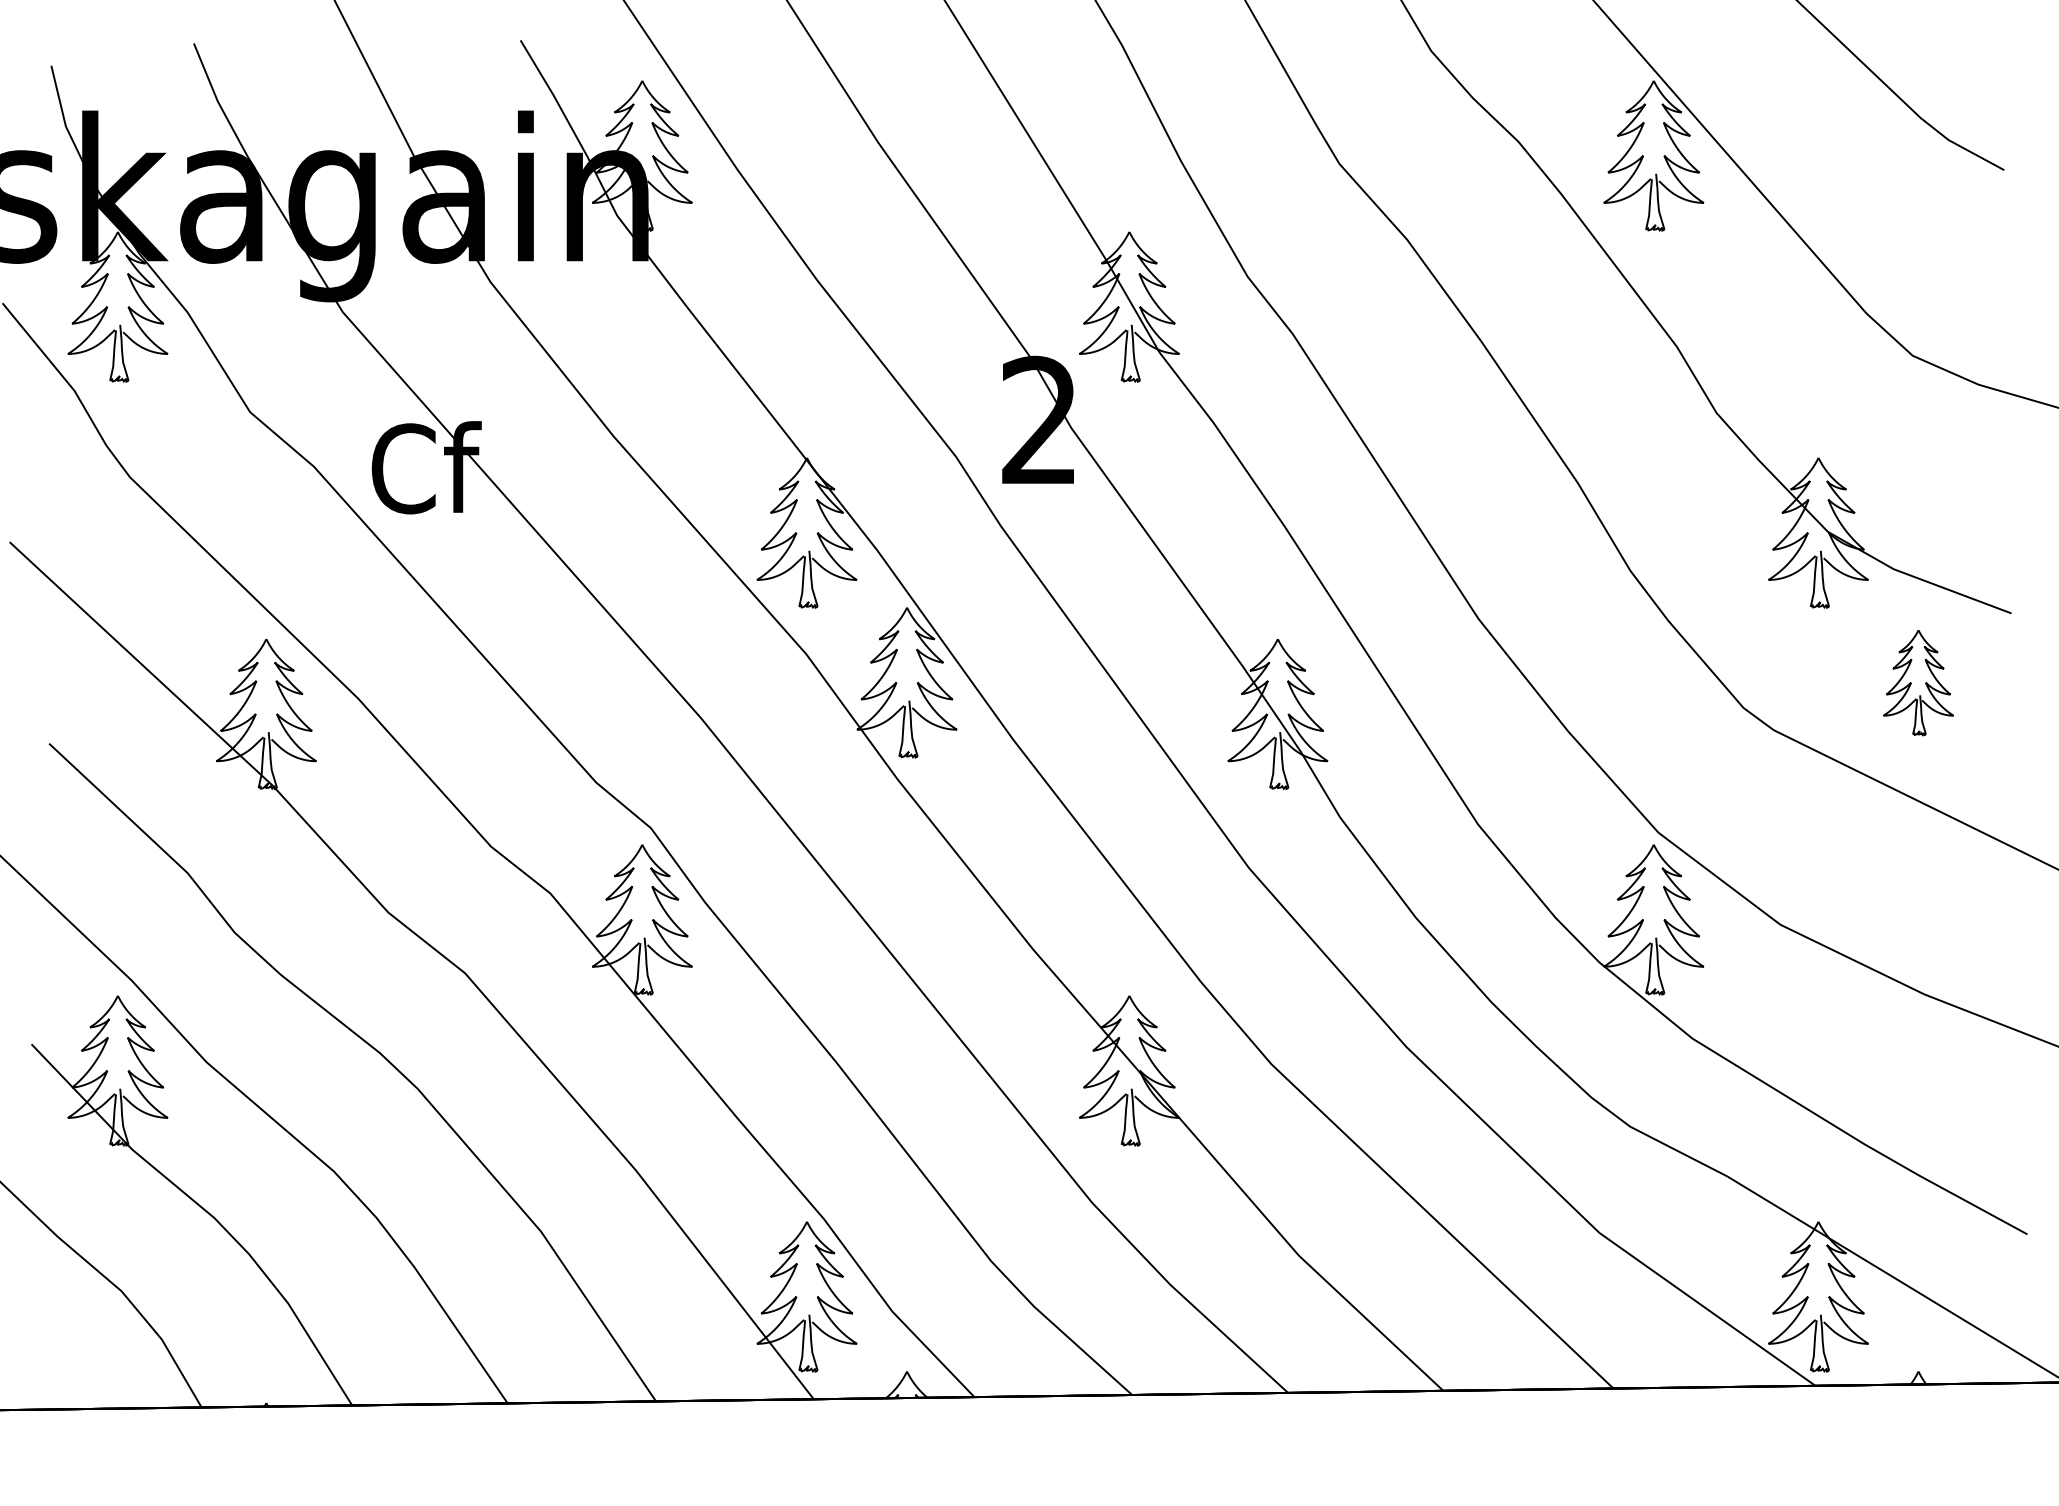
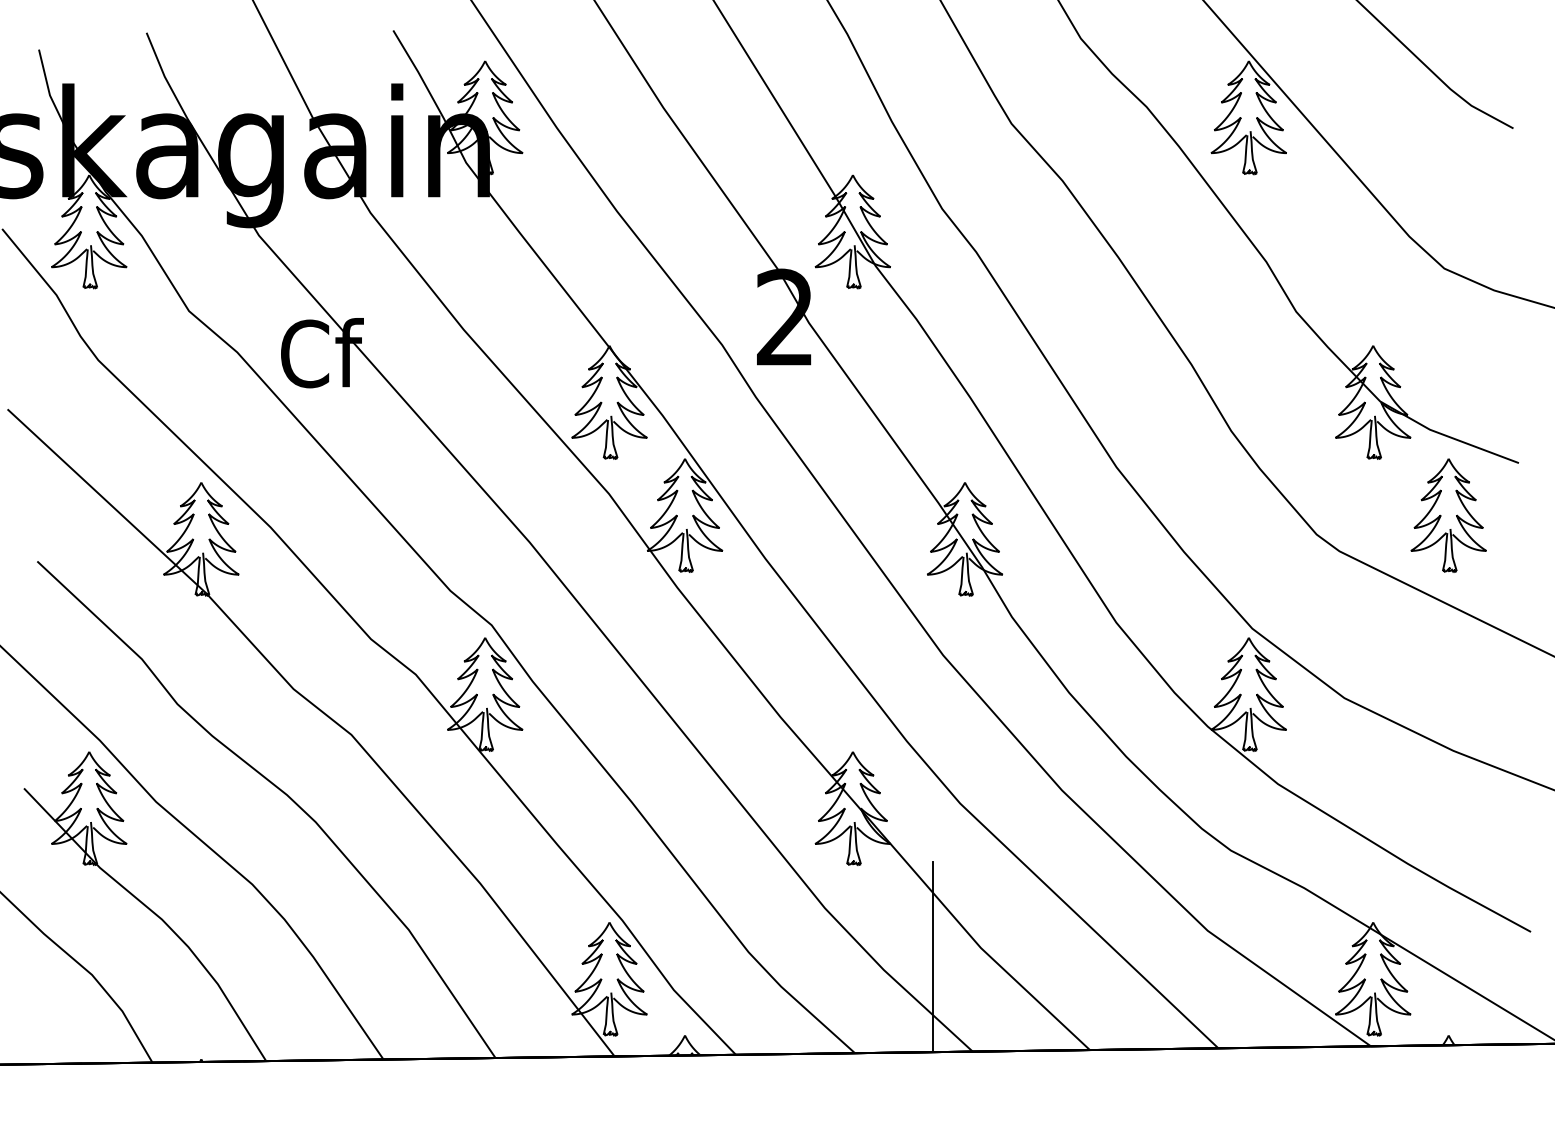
part: (1918, 682) -> (1448, 515), size x1.43
line: (1236, 1267) -> (933, 956), added

